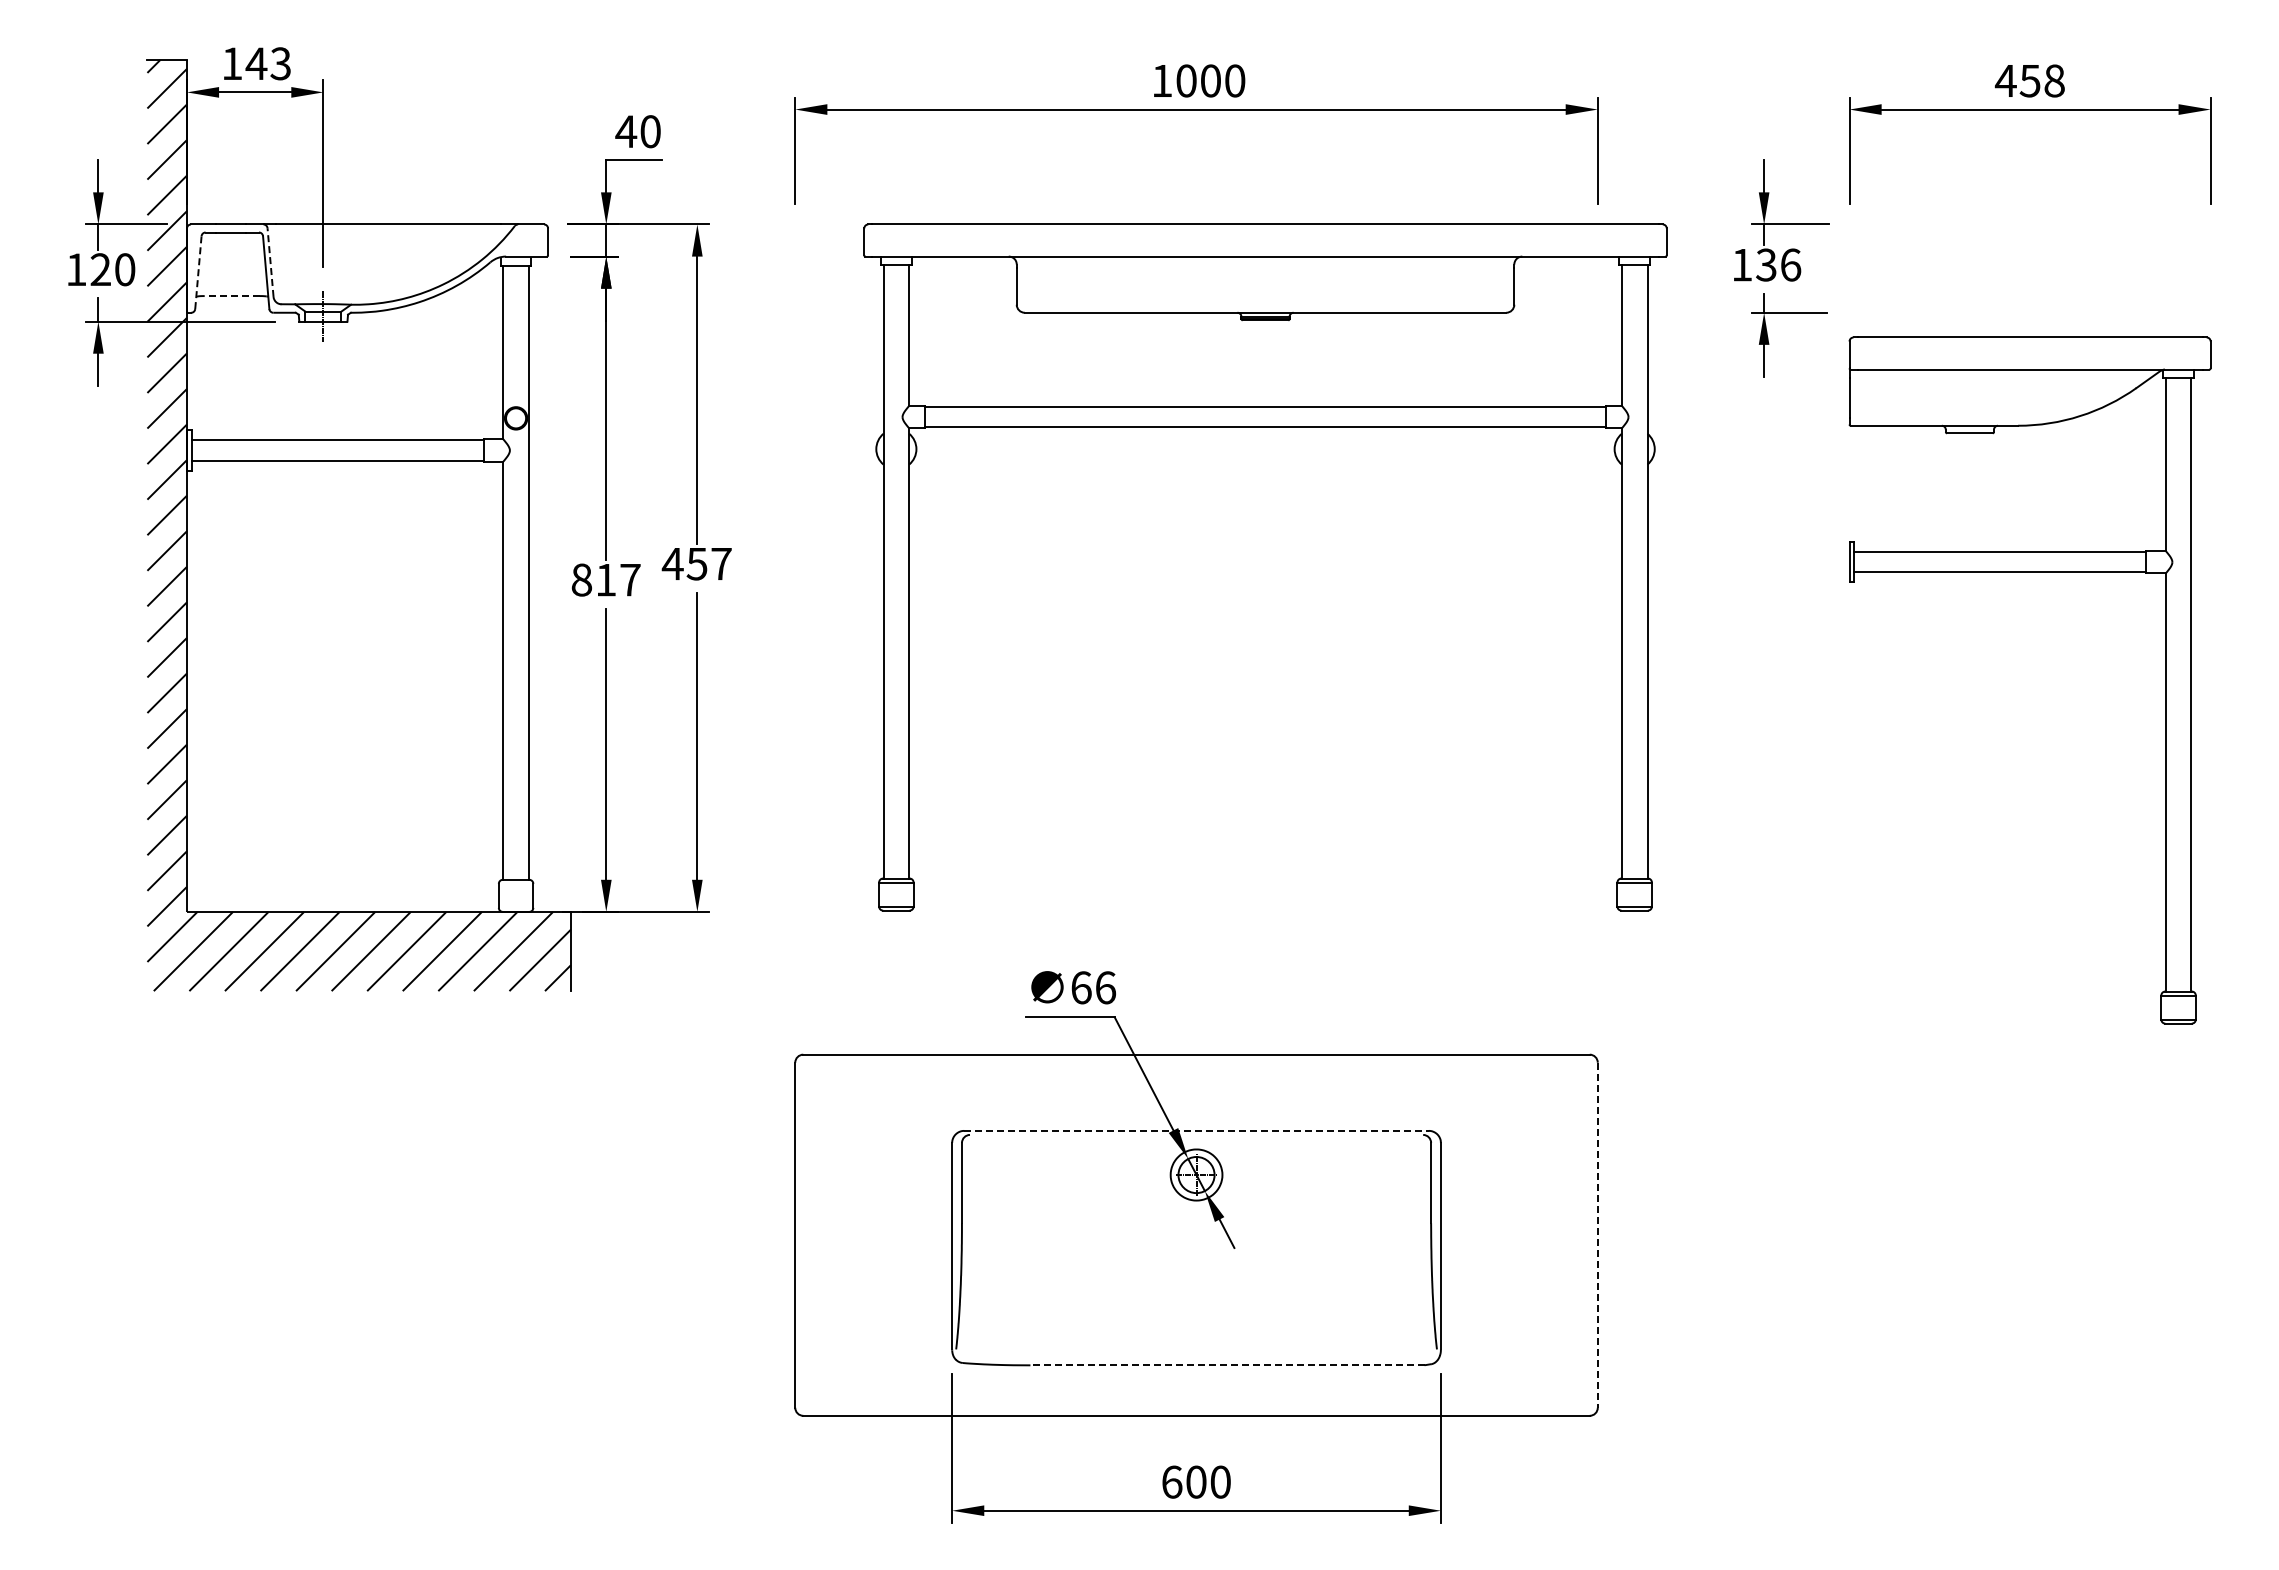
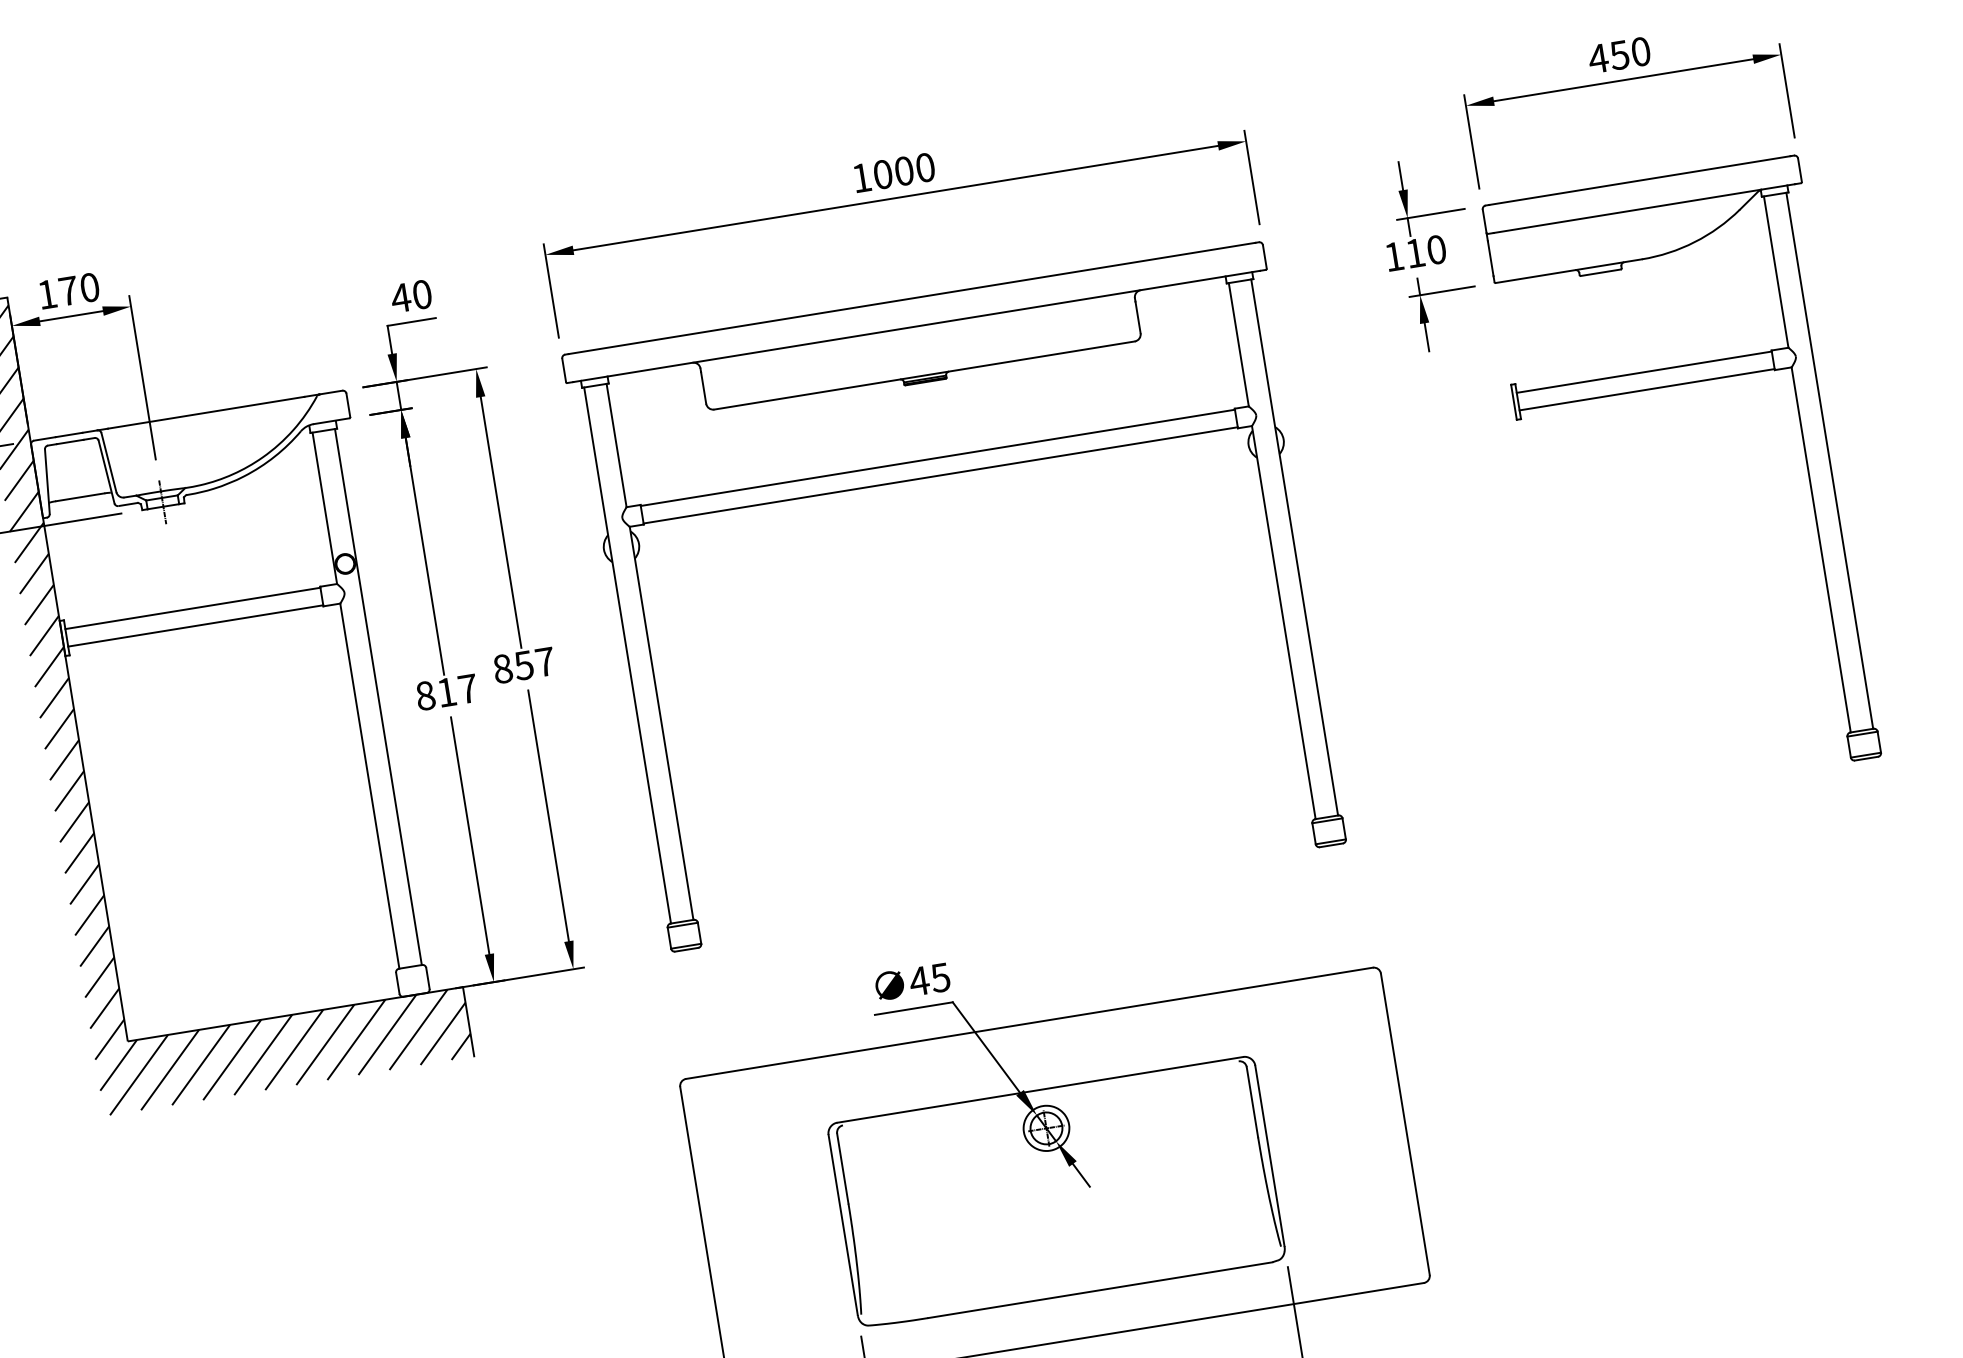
text: (267, 63) -> (78, 289), 143 -> 170
text: (2054, 80) -> (1640, 51), 458 -> 450
line: (270, 262) -> (108, 462), dashed -> solid
text: (1778, 264) -> (1425, 251), 136 -> 110
line: (198, 272) -> (47, 481), dashed -> solid
line: (232, 296) -> (80, 497), dashed -> solid
part: (1265, 427) -> (940, 475), moved
text: (672, 563) -> (502, 668), 457 -> 857
part: (2029, 572) -> (1672, 385), moved
text: (1093, 987) -> (929, 979), 66 -> 45
line: (1197, 1130) -> (1041, 1089), dashed -> solid
line: (1597, 1235) -> (1405, 1124), dashed -> solid
line: (1226, 1365) -> (1099, 1290), dashed -> solid

